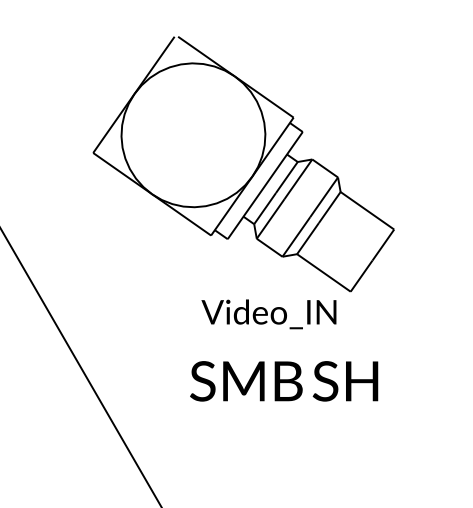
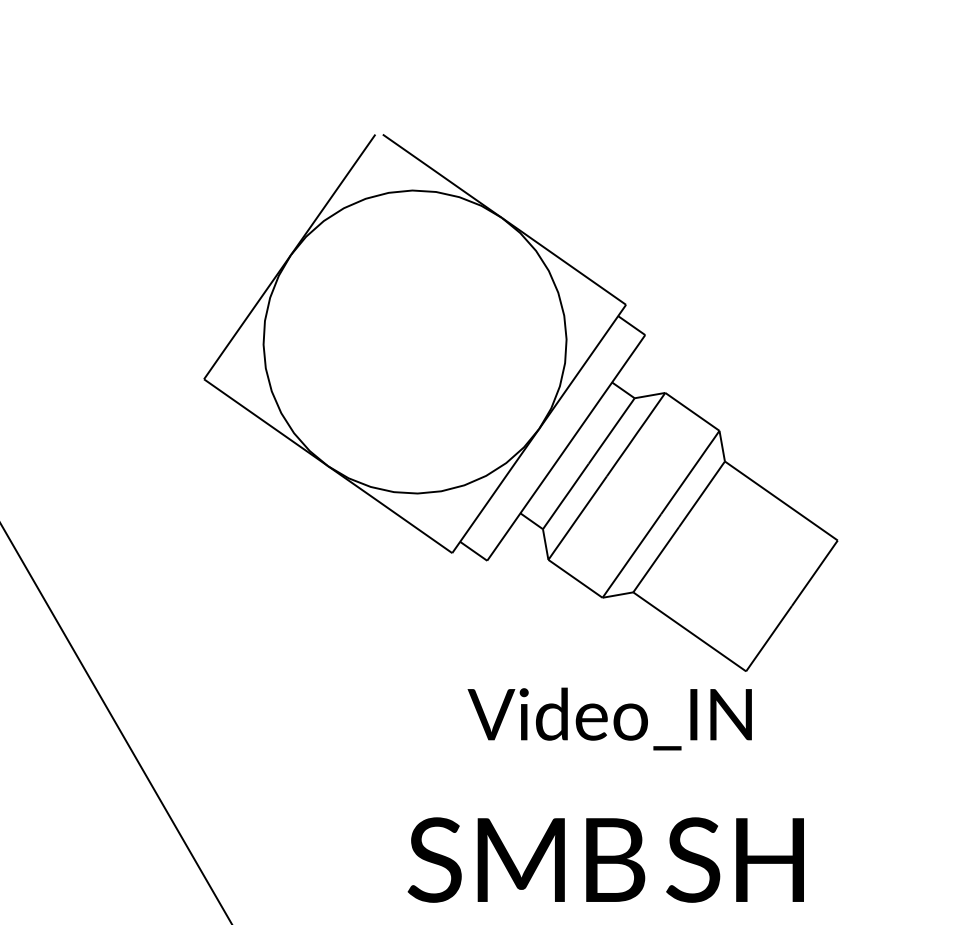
text: (268, 314) -> (608, 719), moved

